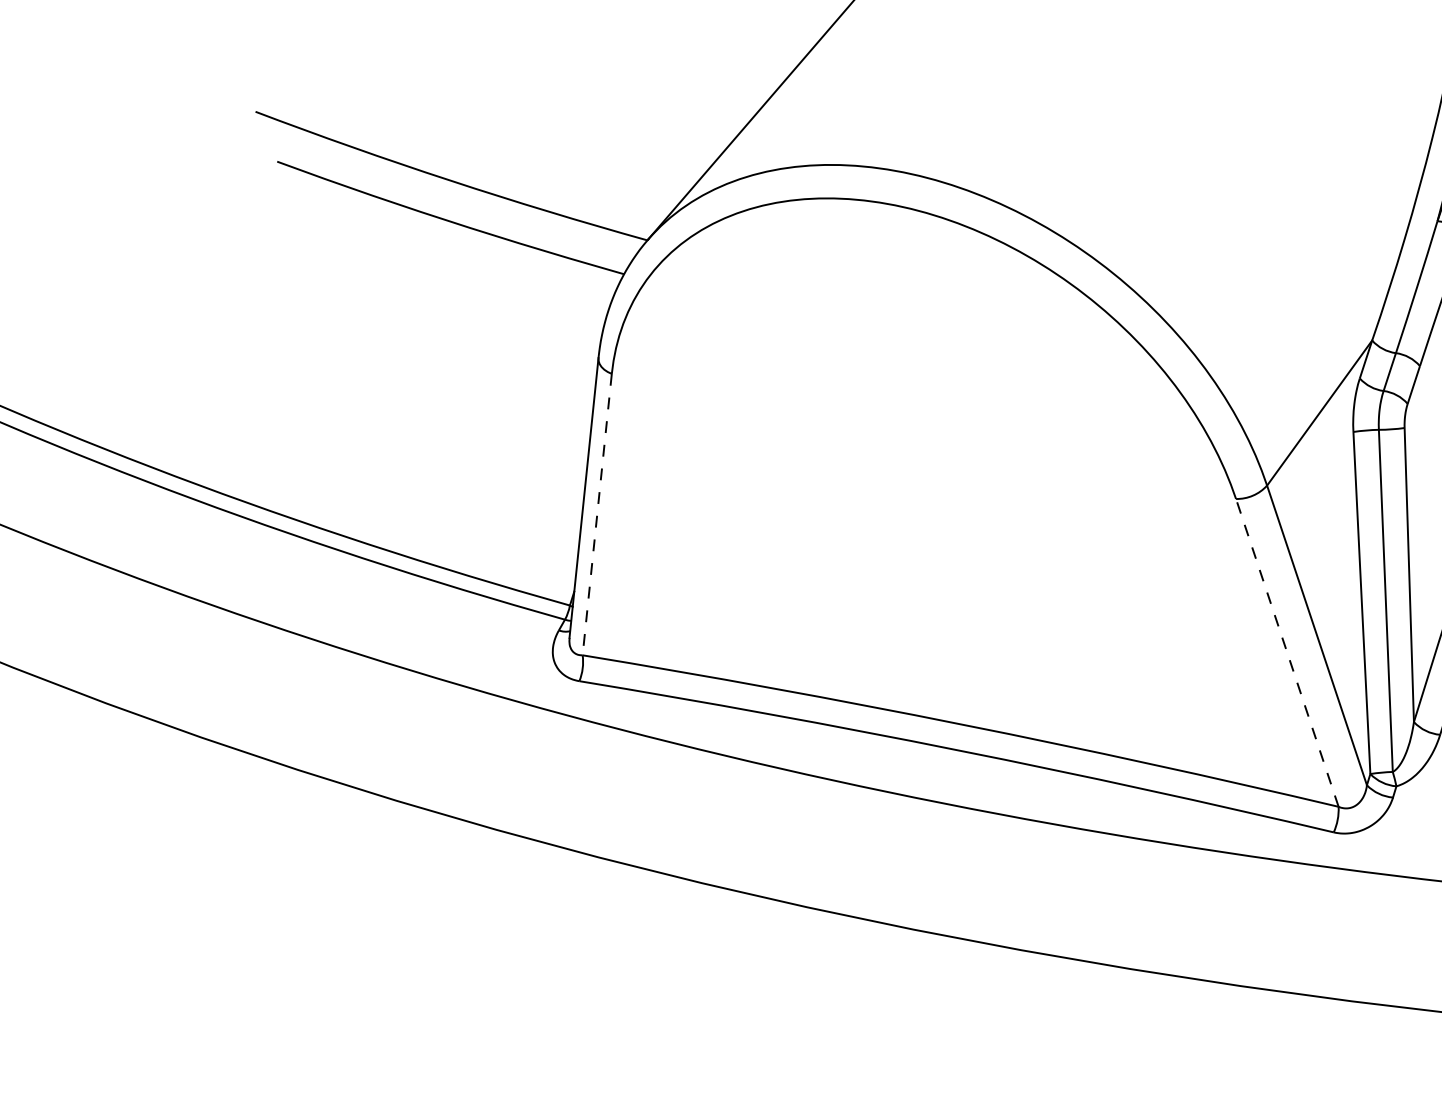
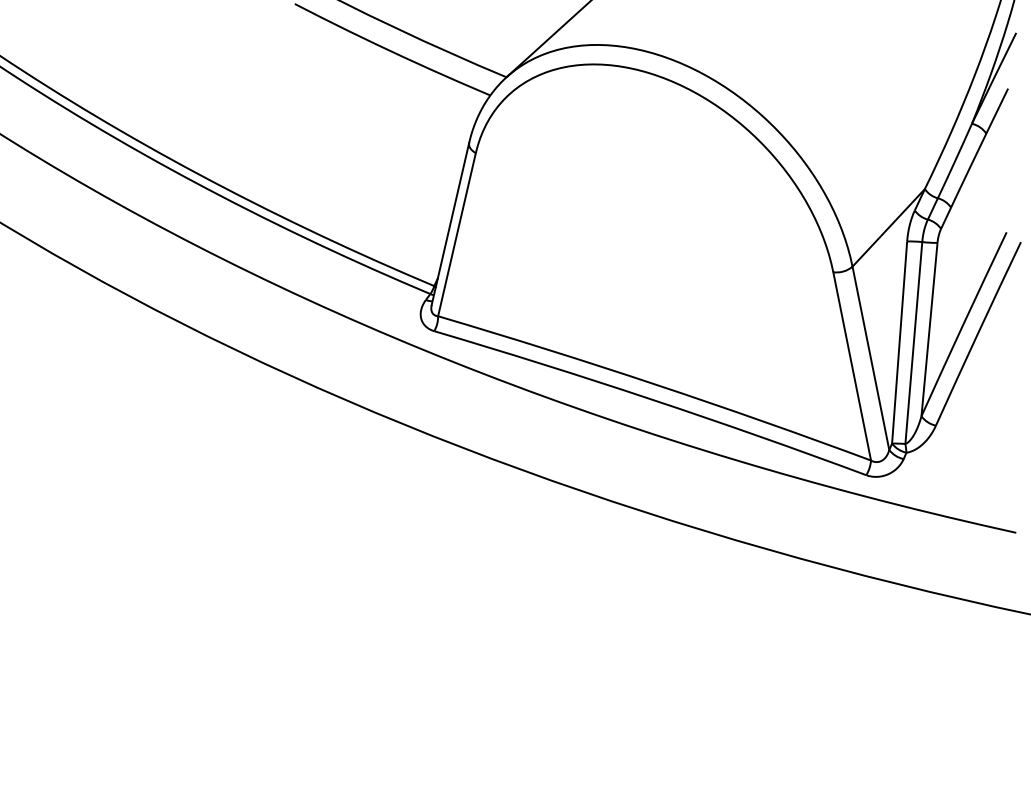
line: (596, 514) -> (456, 234), dashed -> solid
line: (1287, 651) -> (852, 365), dashed -> solid

